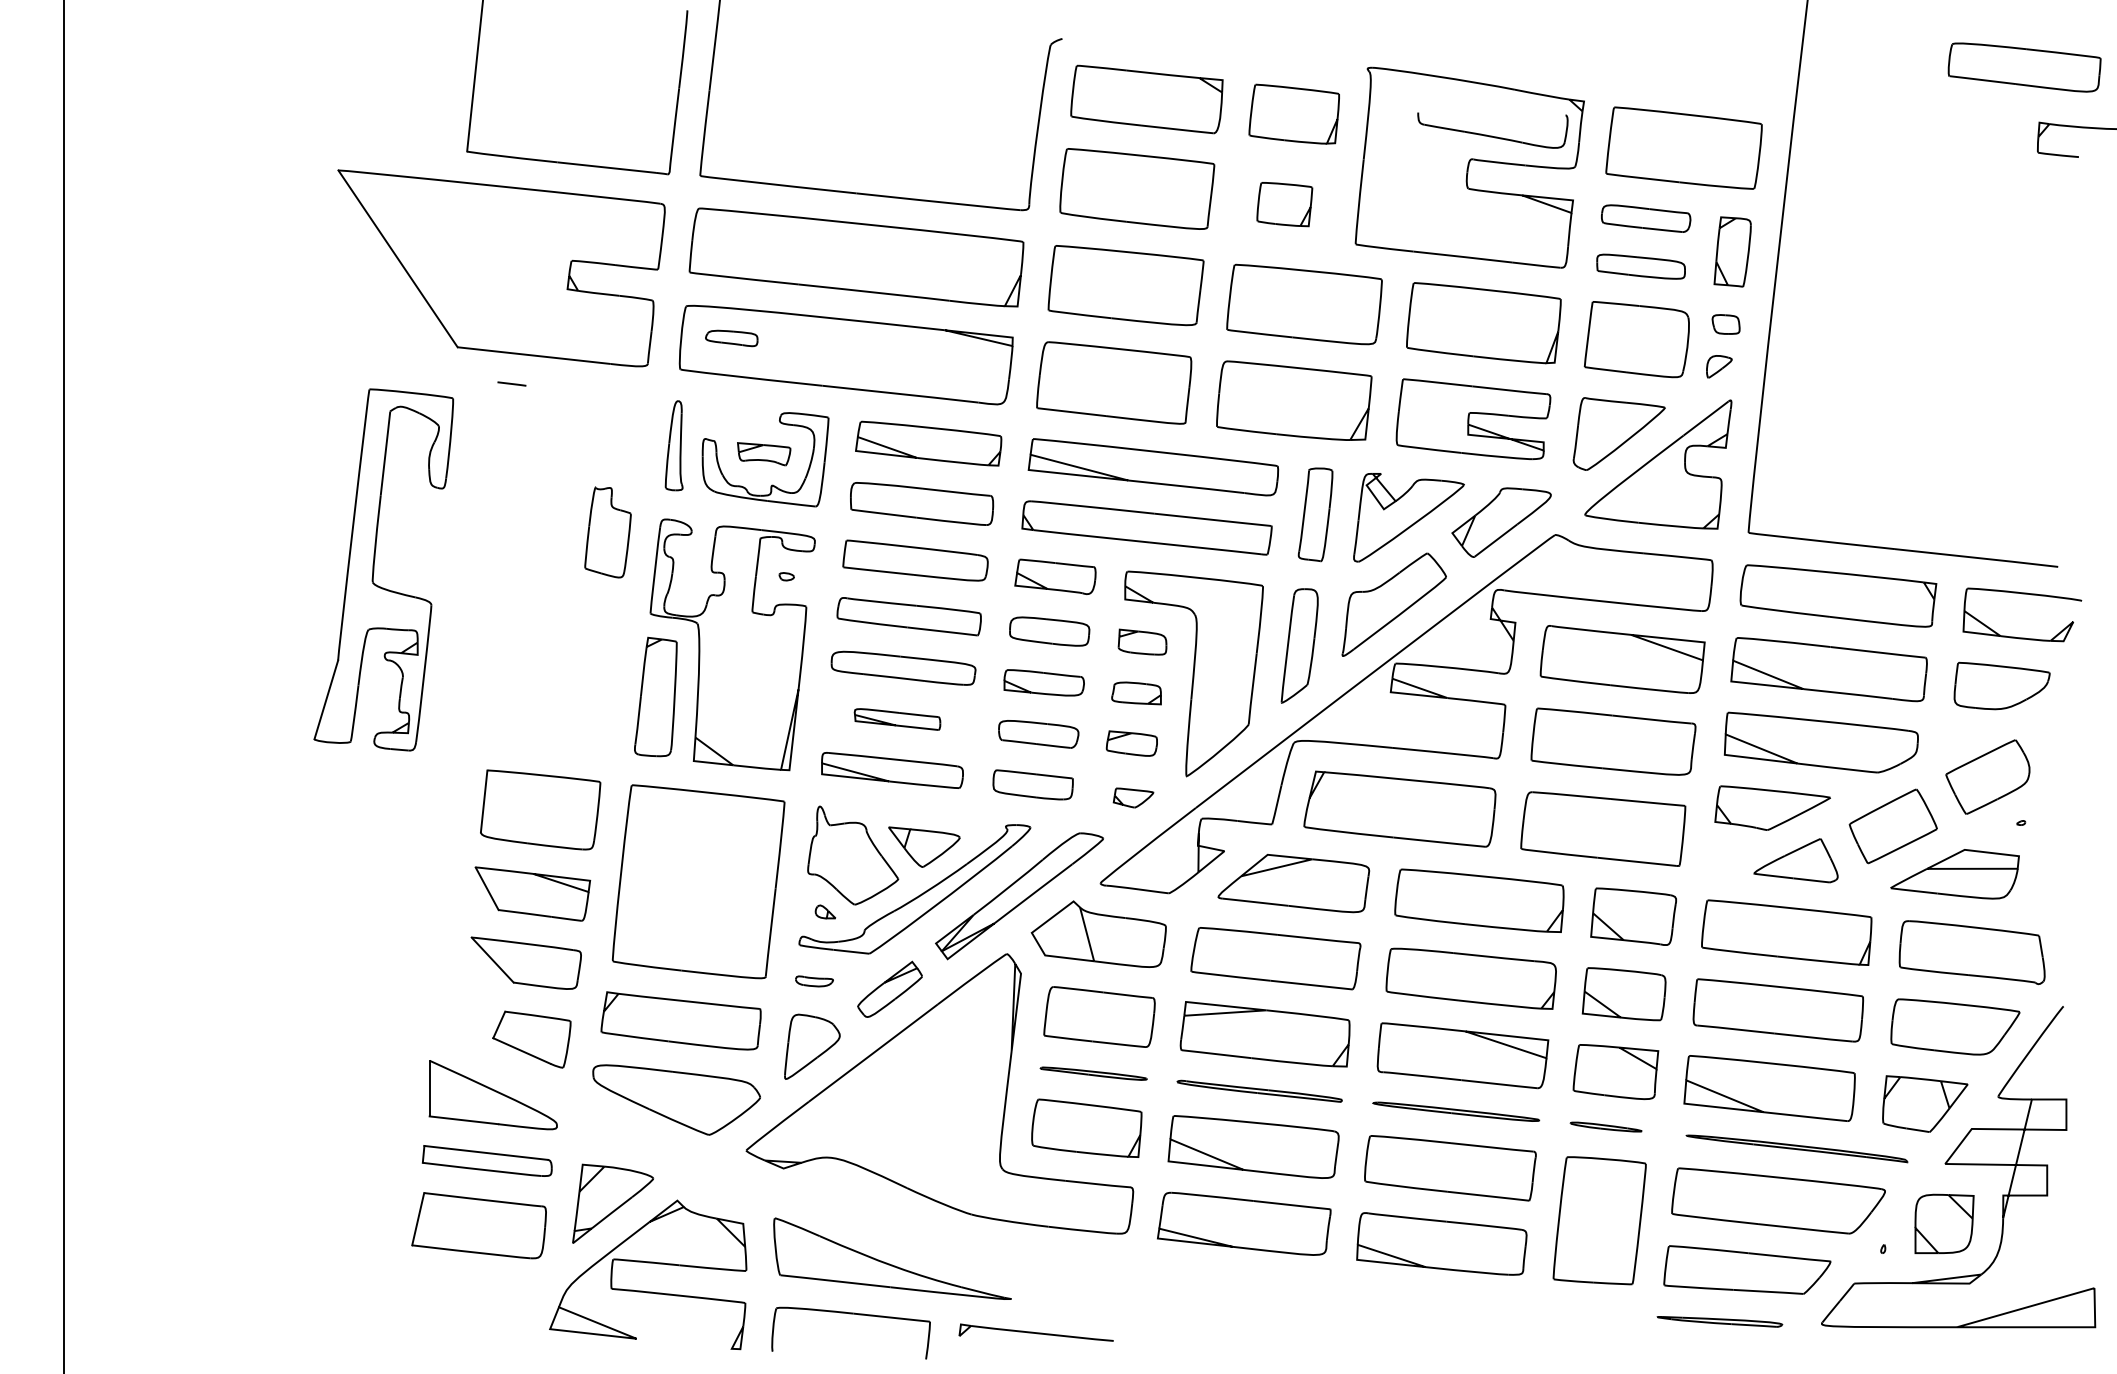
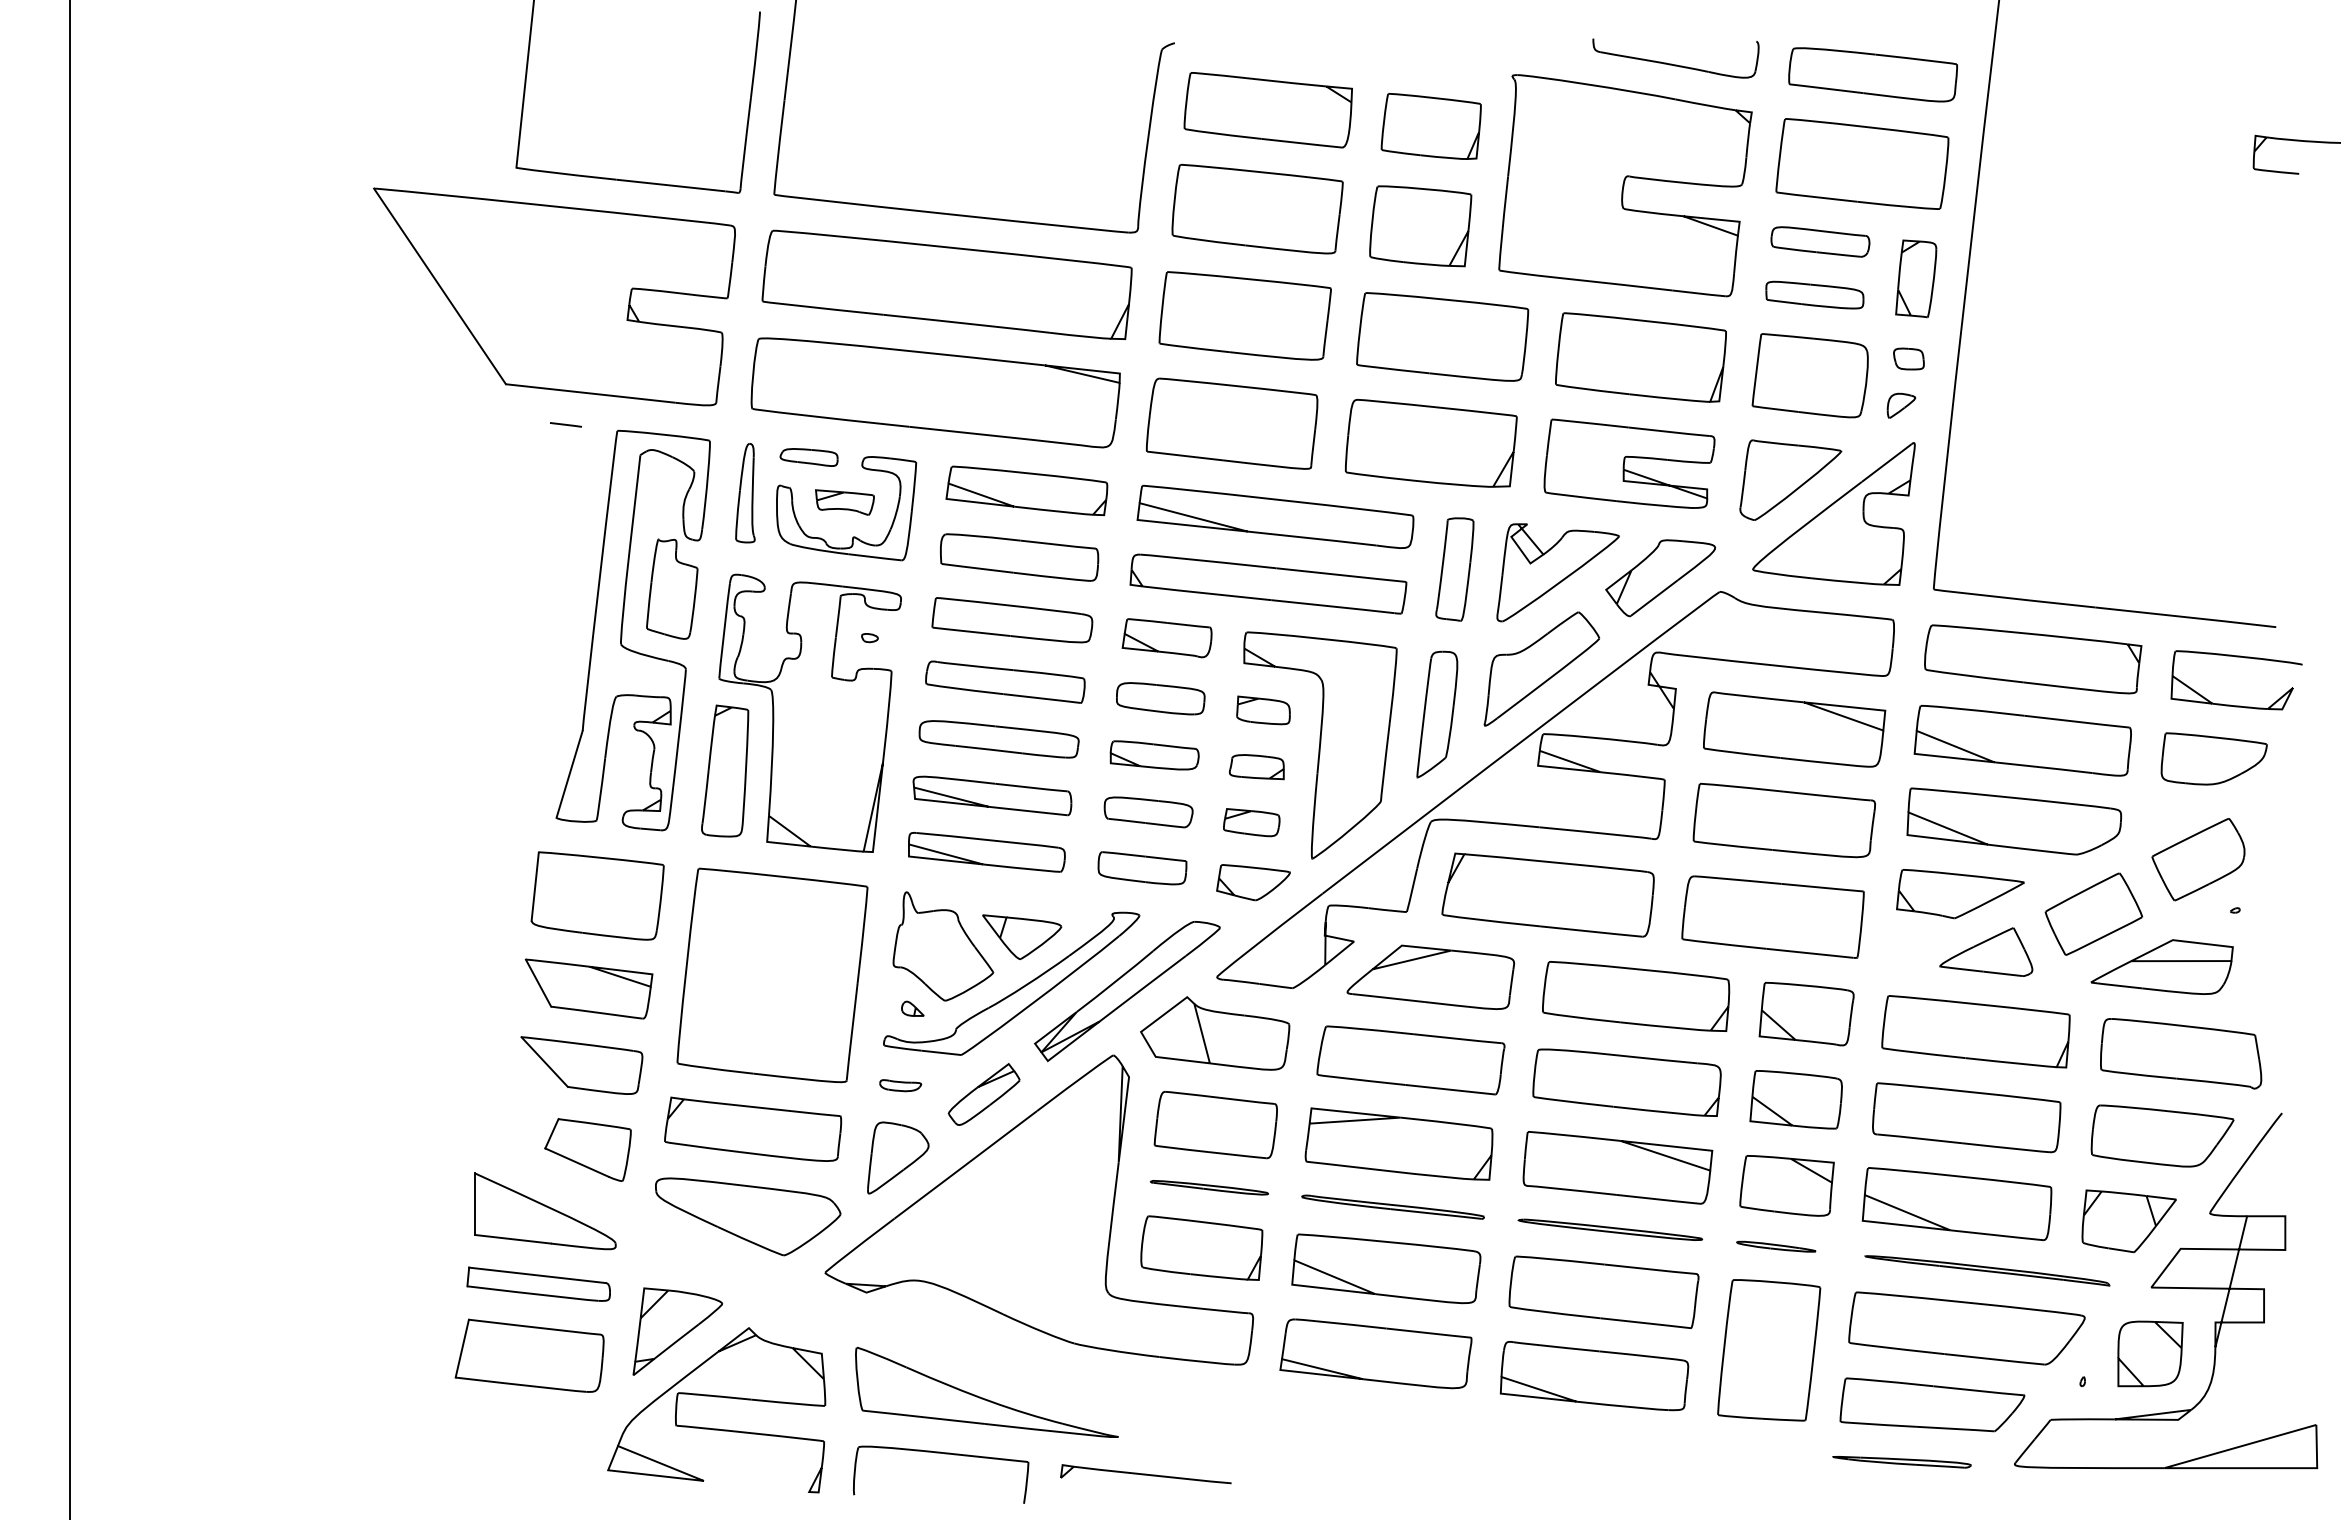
part: (2024, 67) -> (1872, 74), moved
part: (1492, 130) -> (1675, 58), moved
part: (1284, 204) -> (1420, 226), size x1.67
part: (731, 338) -> (808, 457), moved
part: (374, 569) -> (622, 630), moved
part: (897, 719) -> (992, 795), size x1.67
part: (1133, 797) -> (1253, 882), size x1.67

